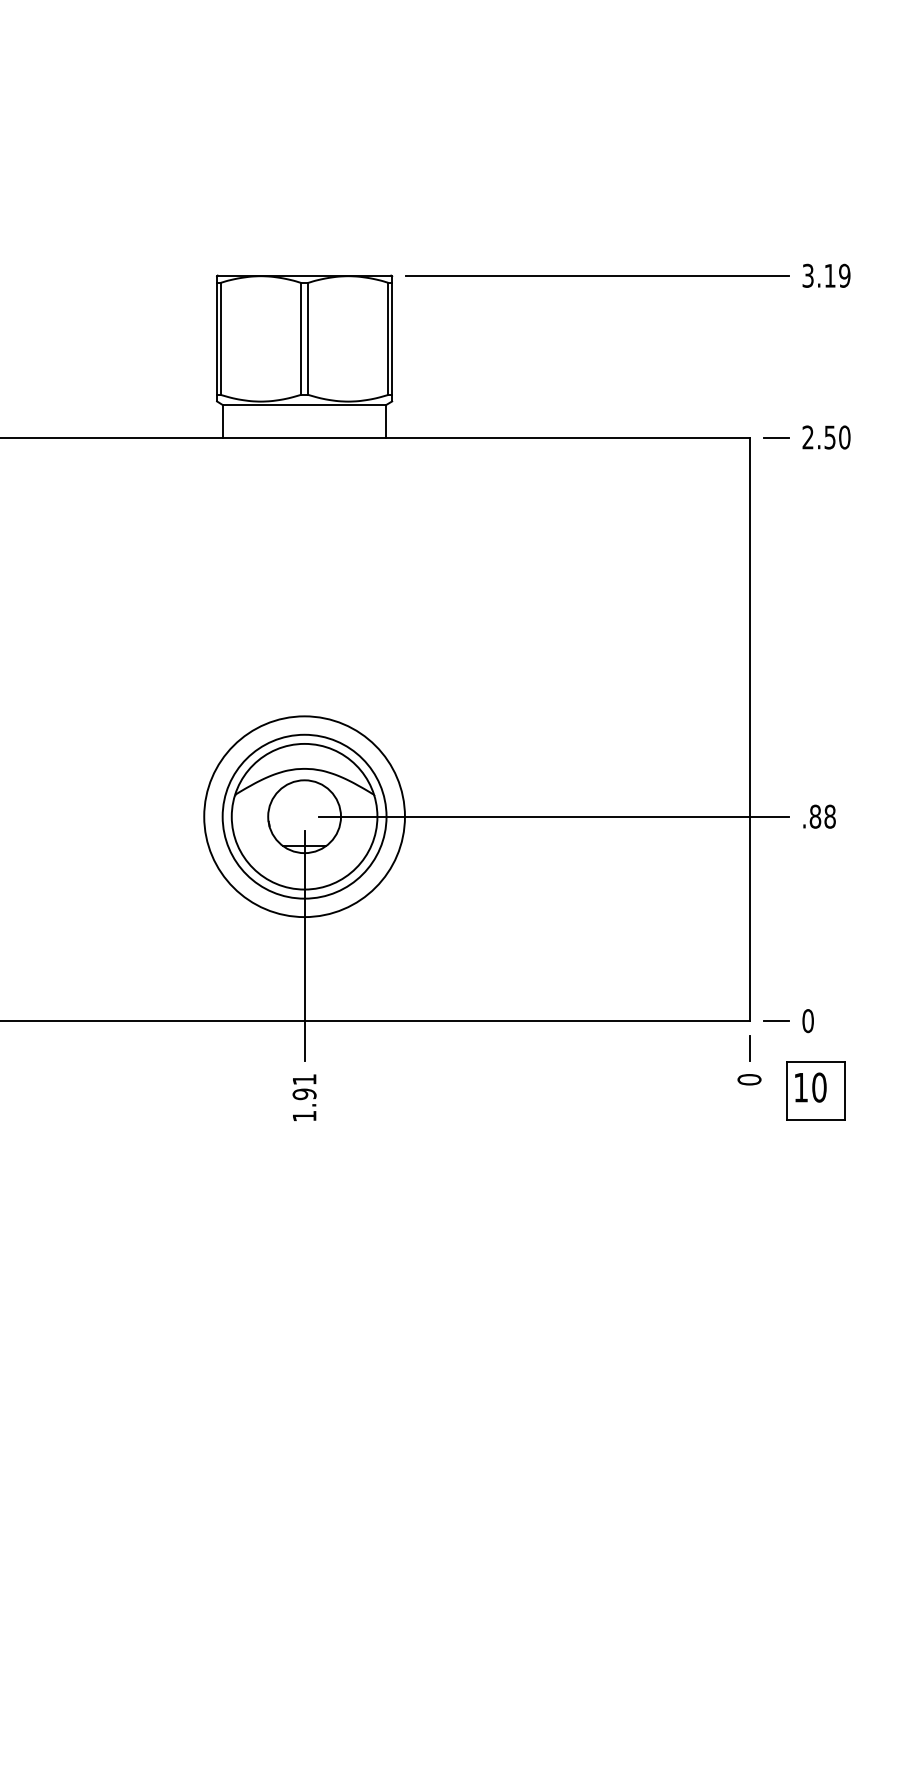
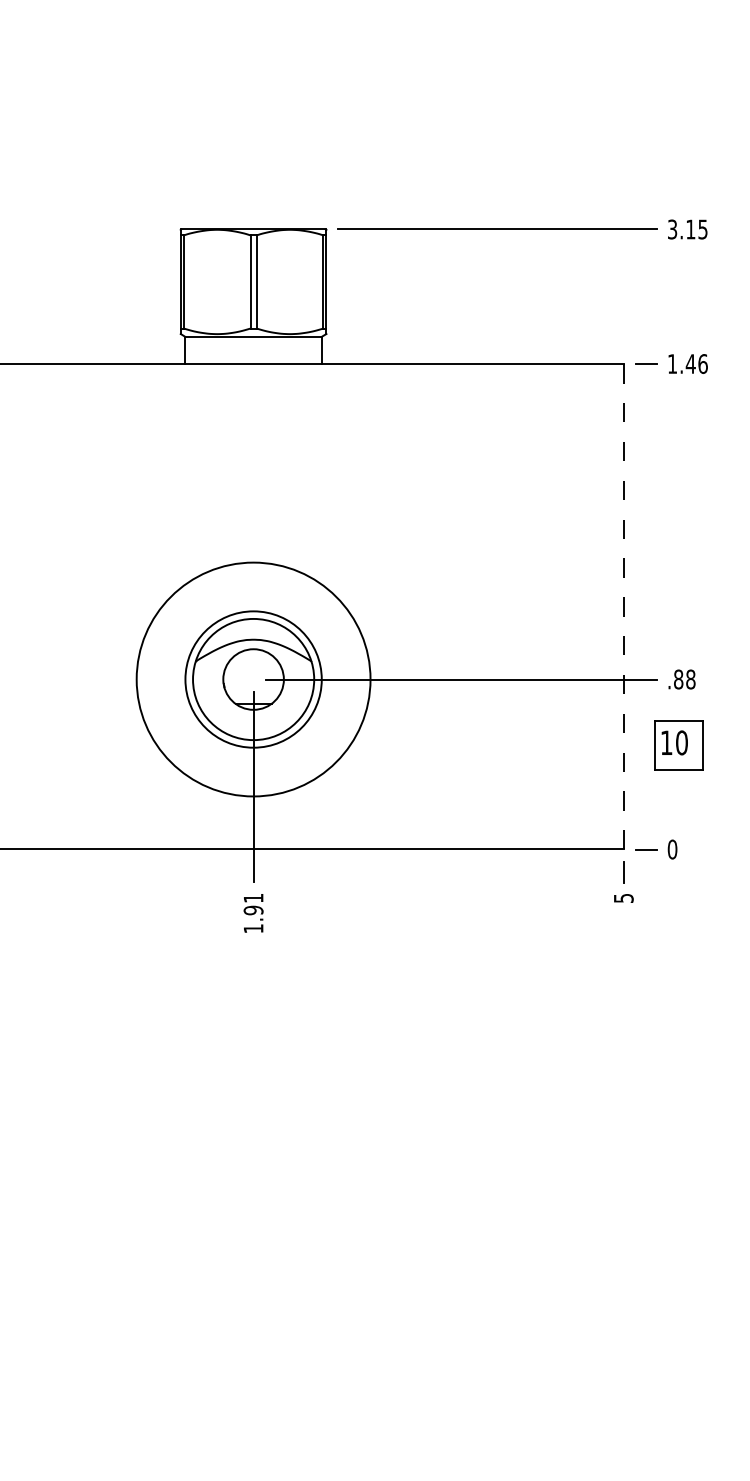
text: (844, 275) -> (702, 229), 3.19 -> 3.15
text: (826, 436) -> (687, 363), 2.50 -> 1.46
line: (749, 728) -> (623, 606), solid -> dashed
circle: (304, 816) -> (253, 679), size x1.4
text: (749, 1079) -> (623, 898), 0 -> 5
part: (815, 1090) -> (678, 745), moved

